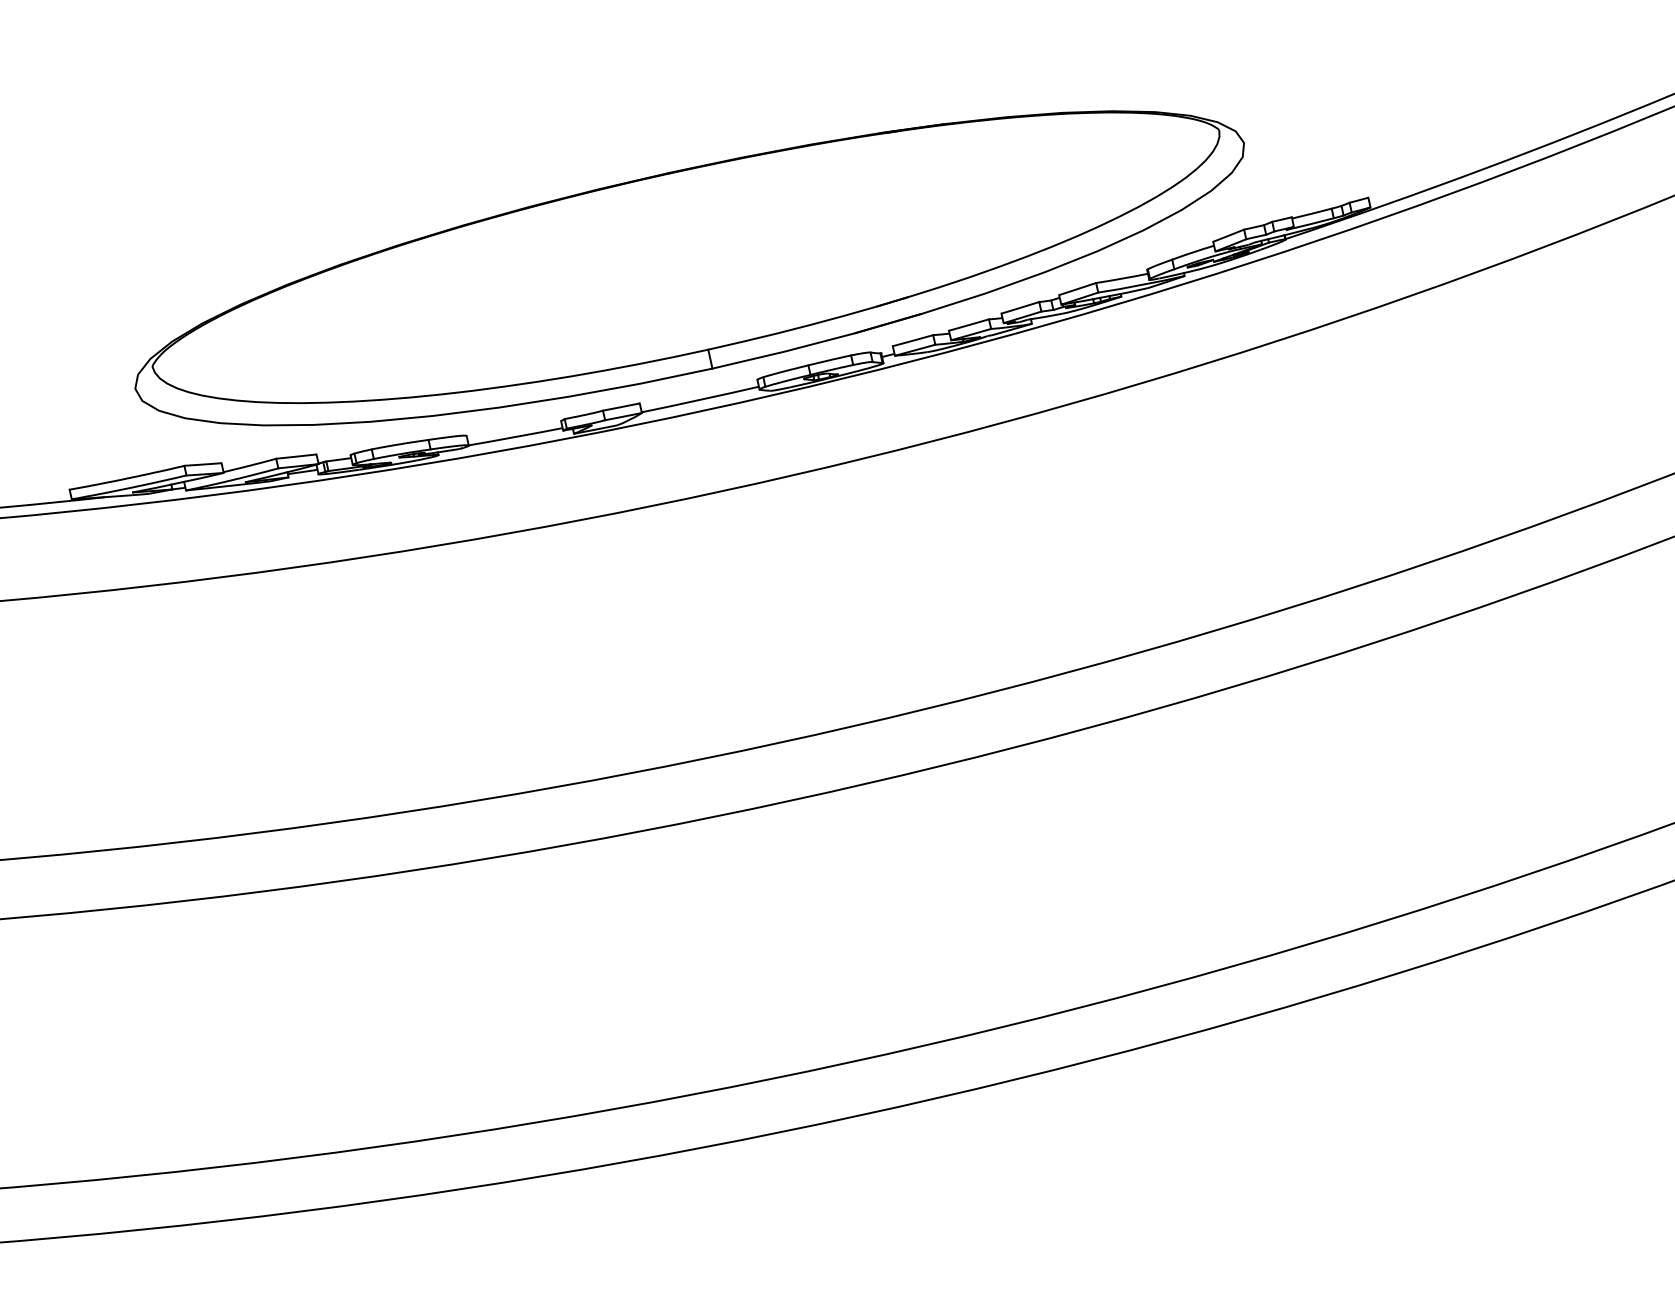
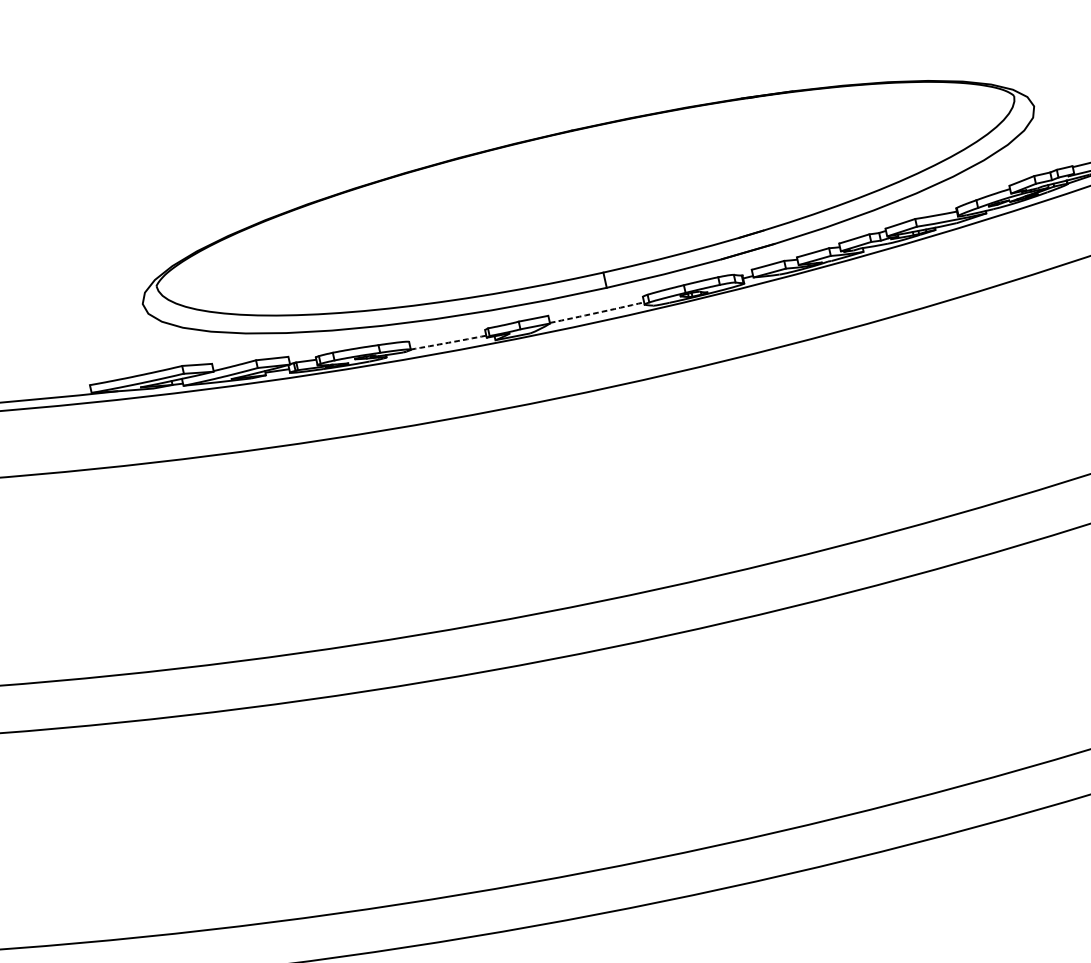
arc: (700, 399) -> (597, 312), solid -> dashed
arc: (515, 436) -> (448, 342), solid -> dashed

